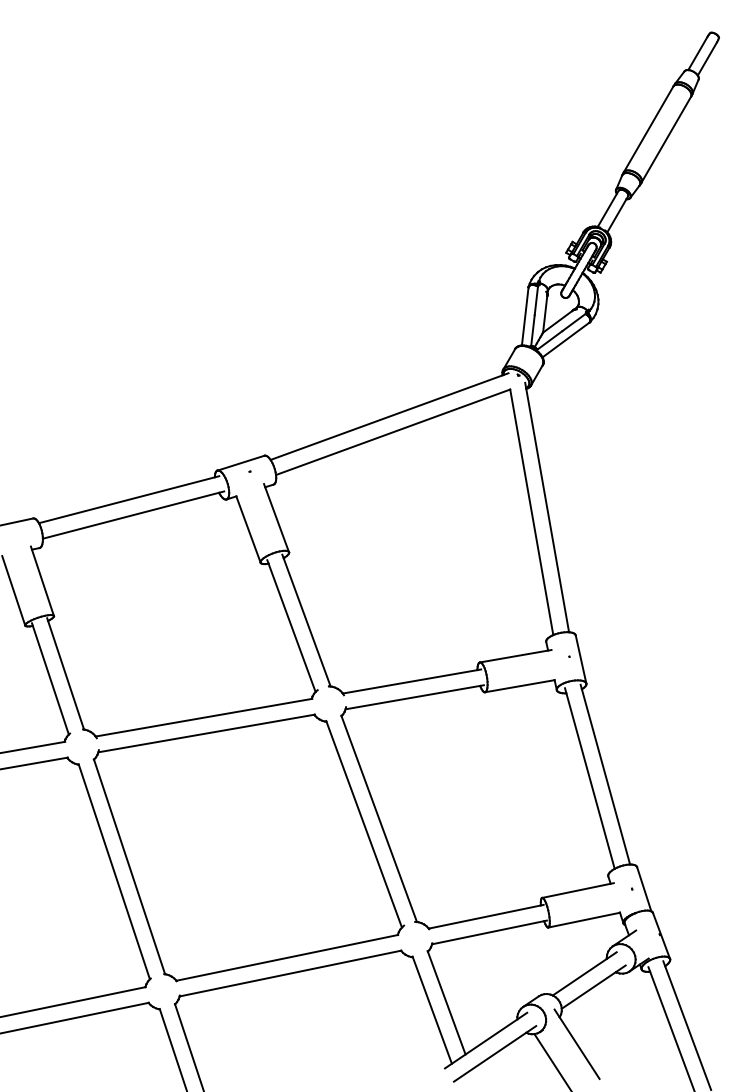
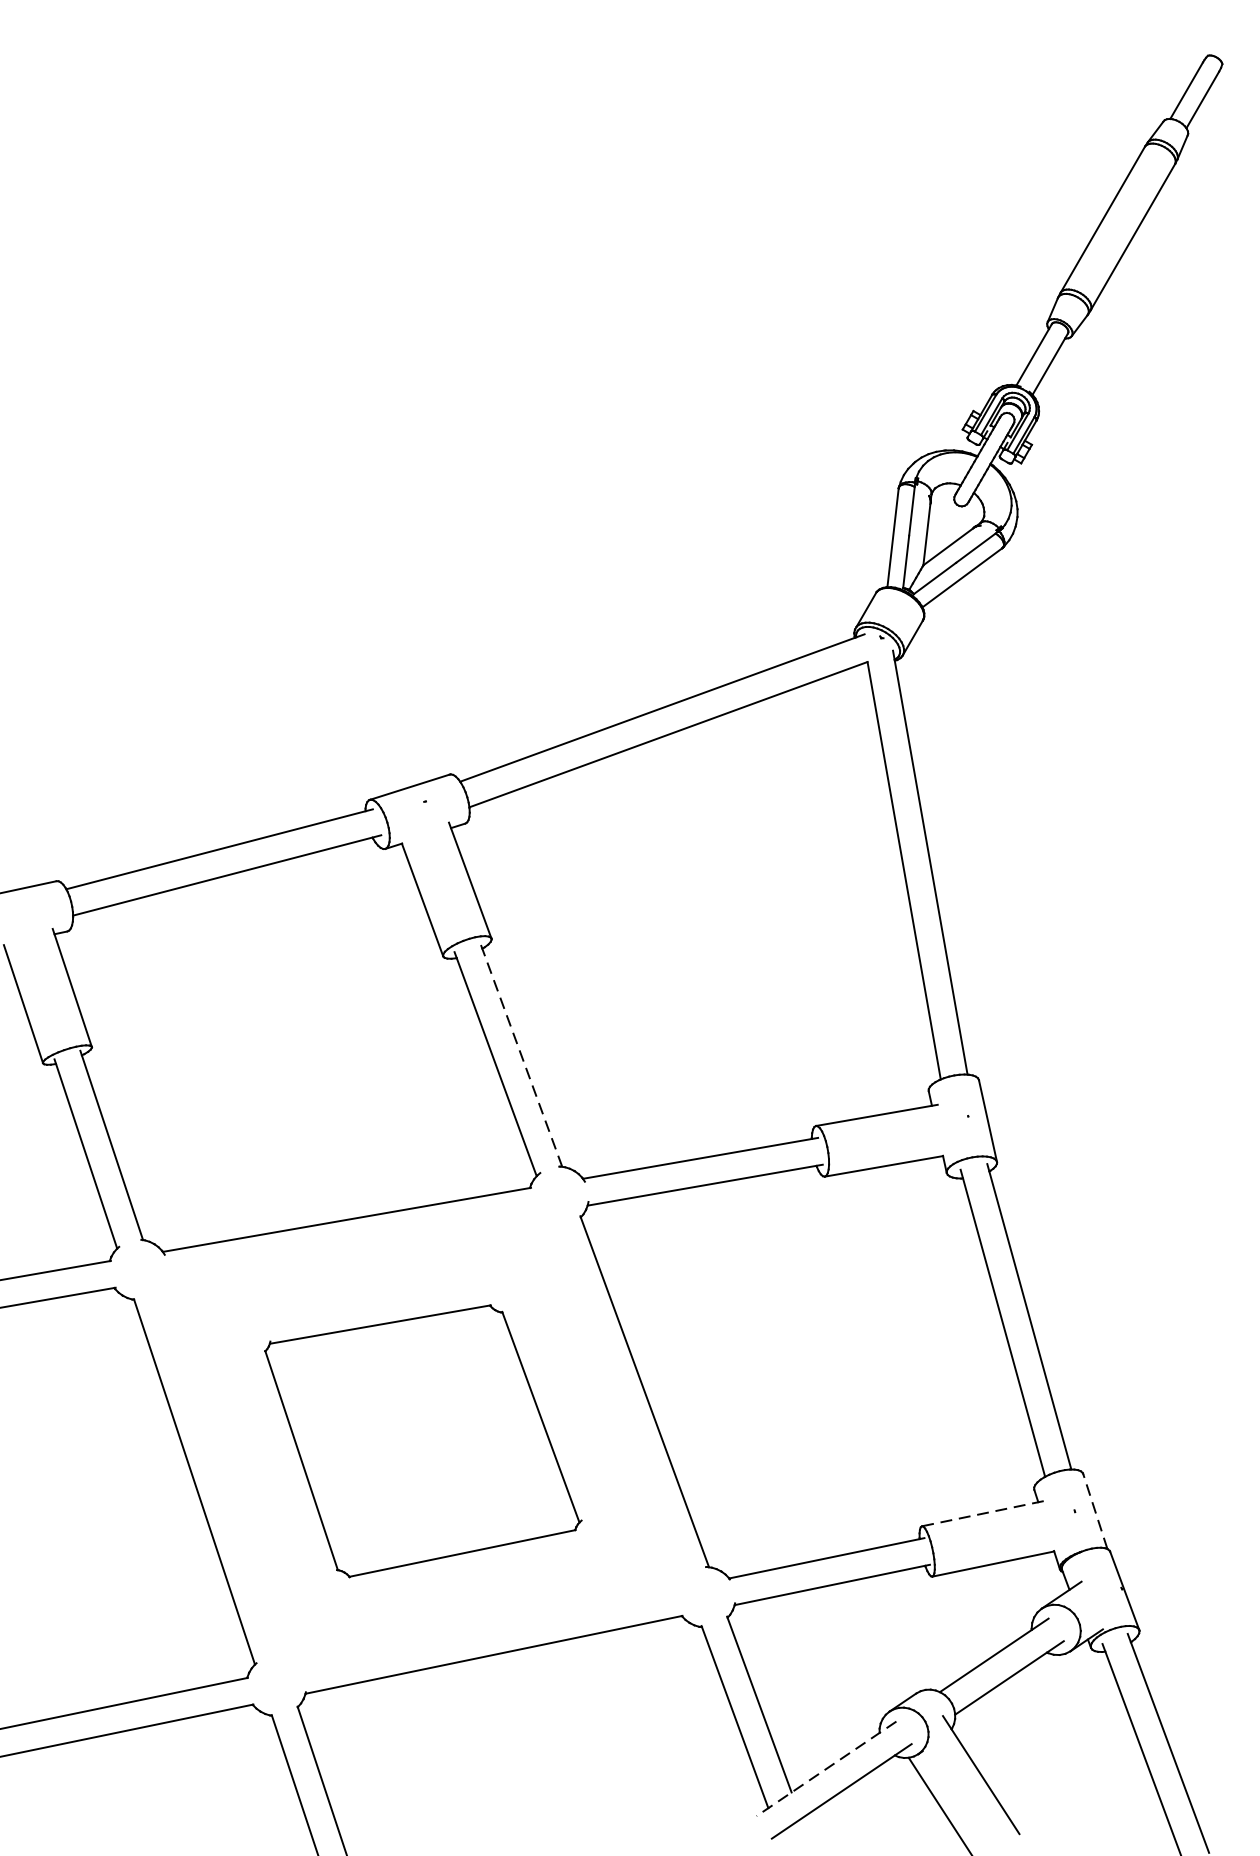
line: (306, 620) -> (521, 1054), solid -> dashed
part: (248, 847) -> (422, 1440), size x0.6
line: (644, 888) -> (1095, 1510), solid -> dashed
line: (578, 890) -> (983, 1513), solid -> dashed
line: (486, 1040) -> (827, 1768), solid -> dashed

